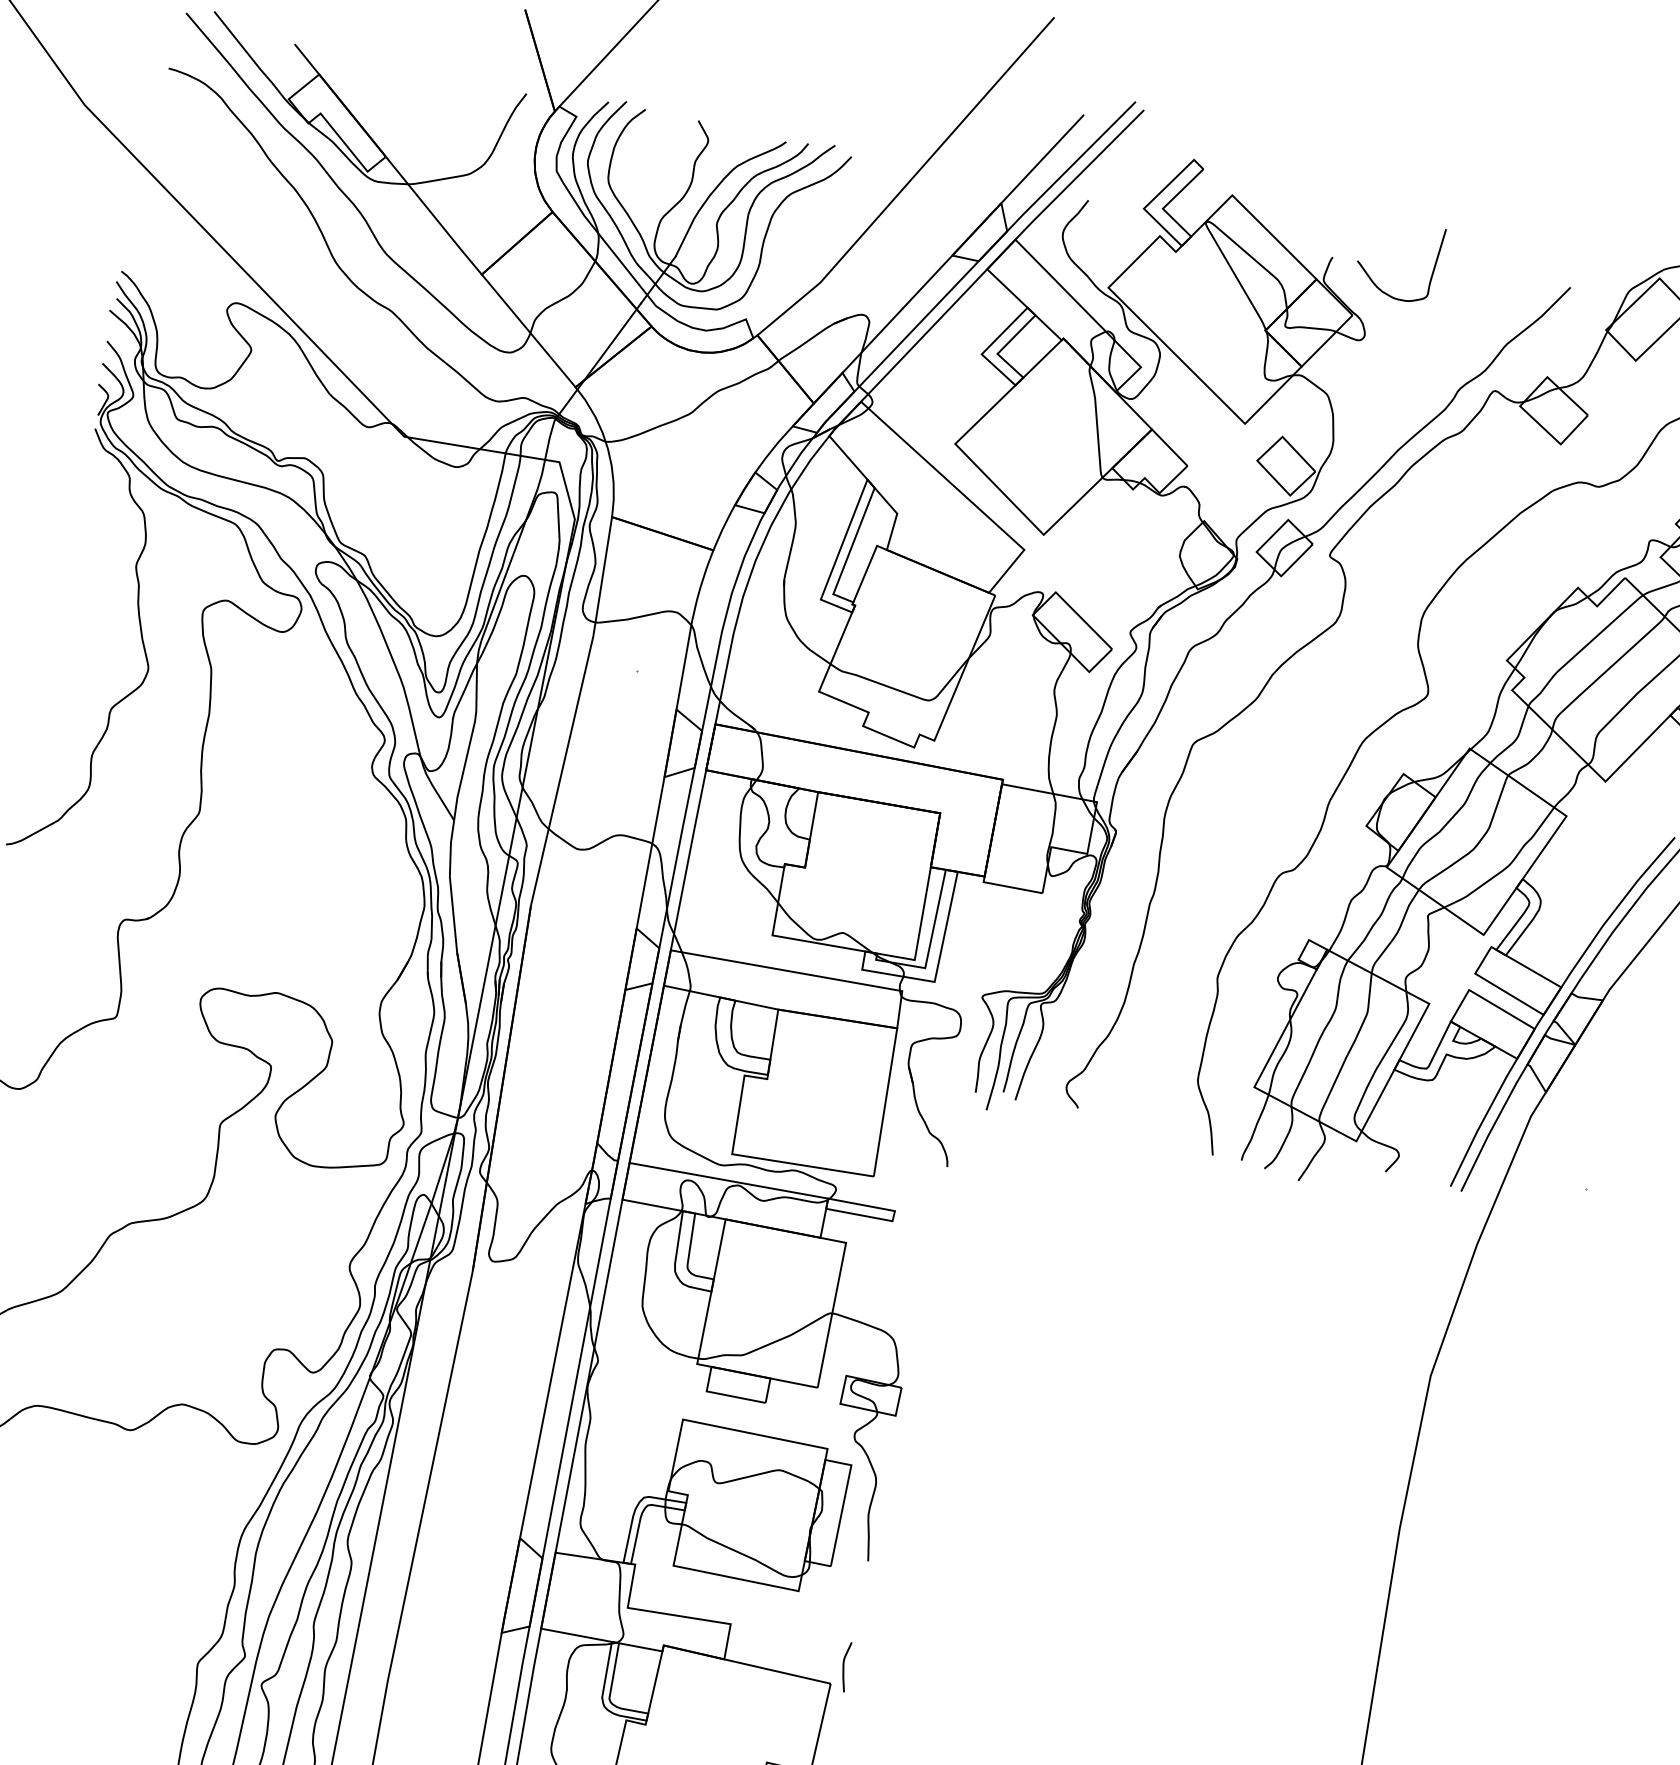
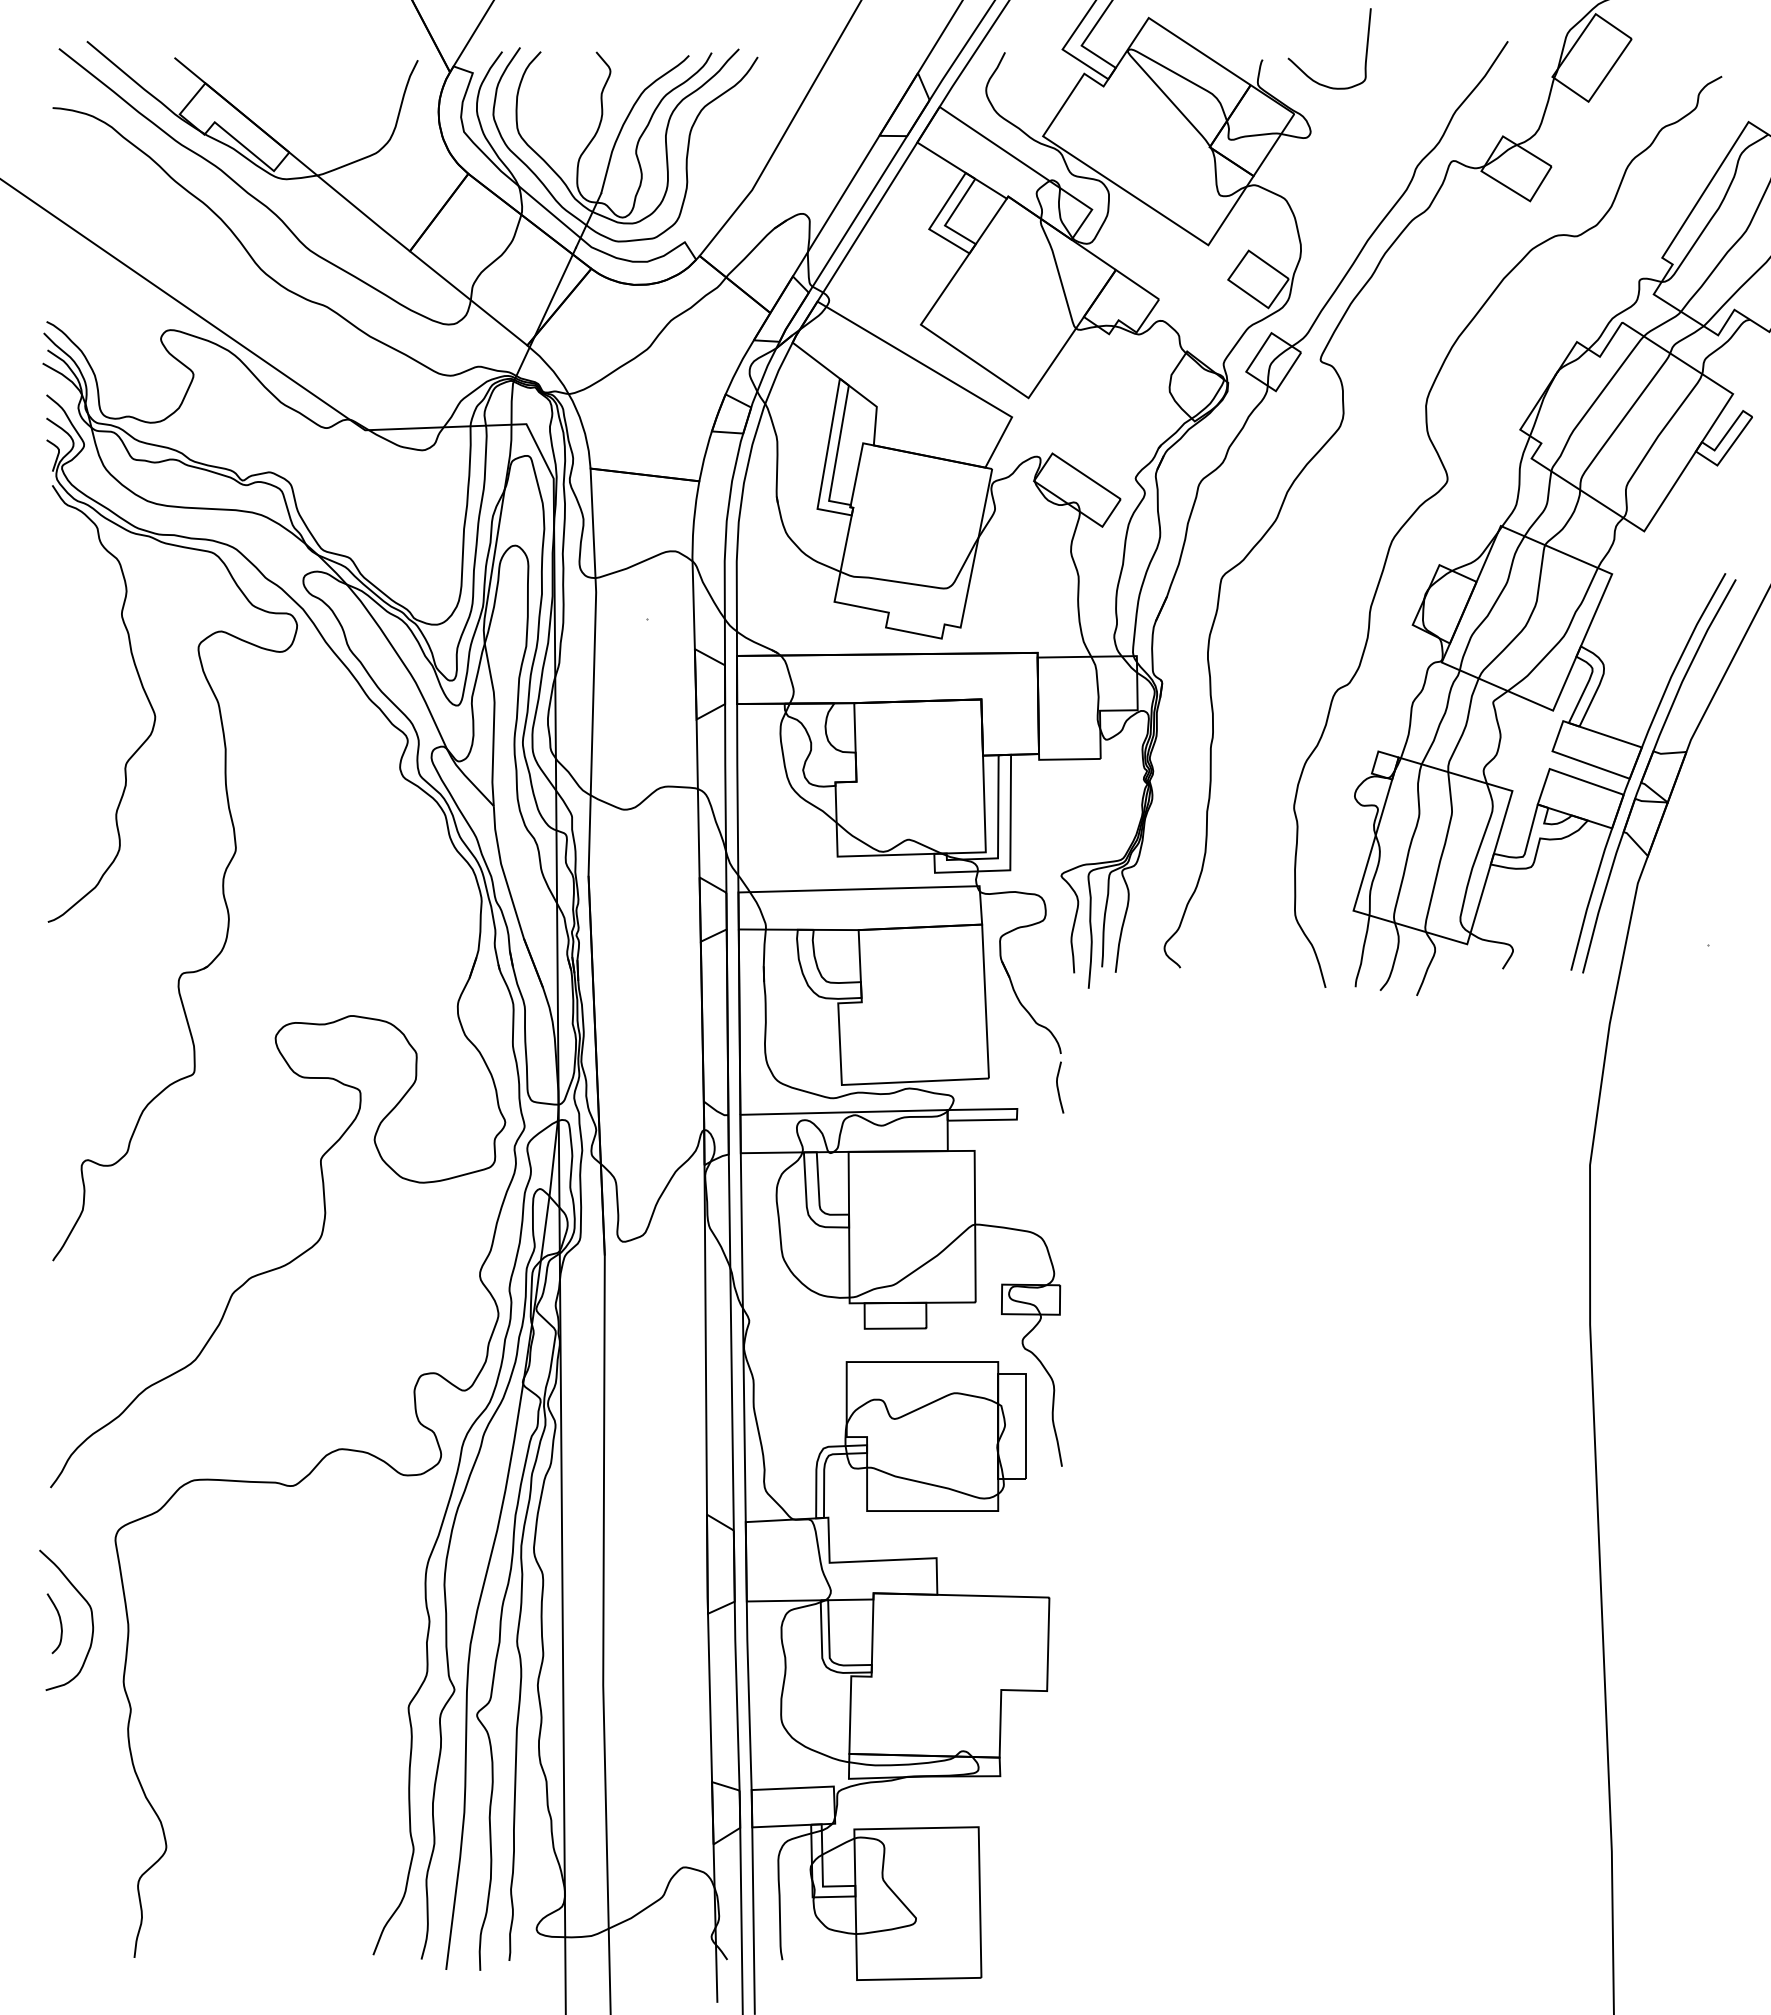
curve: (844, 1666) -> (1058, 1087), moved

